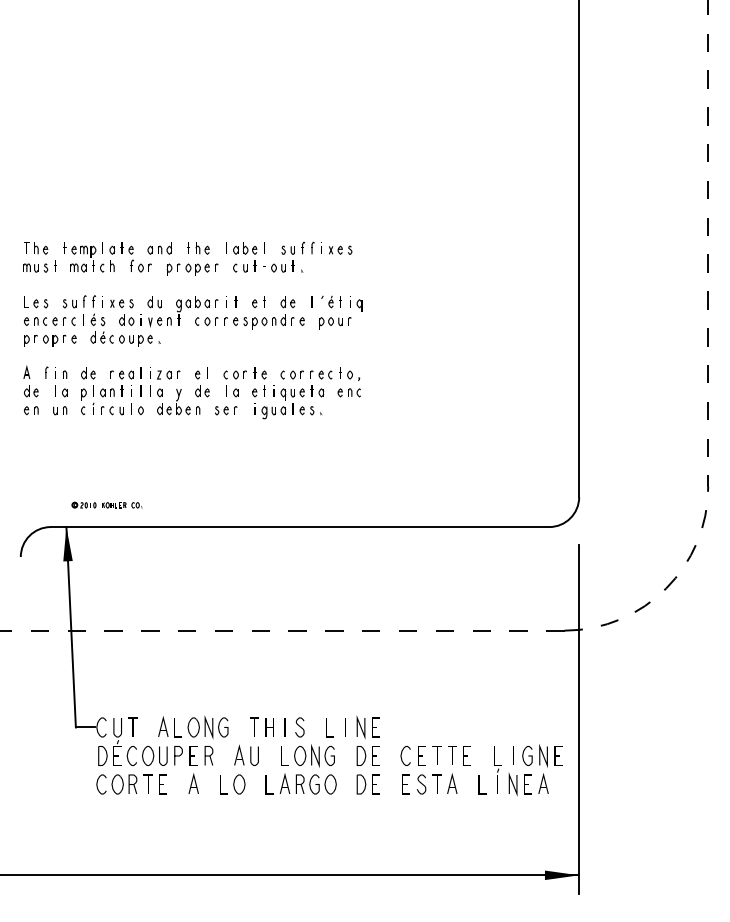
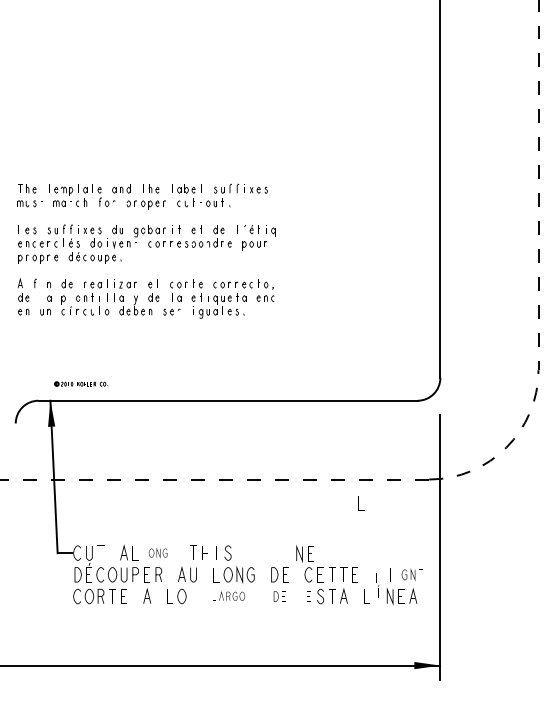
part: (207, 727) -> (157, 553), size x0.6
line: (326, 727) -> (358, 502), moved
part: (367, 727) -> (304, 553), moved
part: (542, 755) -> (412, 574), size x0.7
part: (497, 769) -> (378, 585), size x0.7
part: (300, 783) -> (228, 595), size x0.6
part: (367, 784) -> (279, 596), size x0.7
part: (405, 784) -> (308, 596), size x0.7

